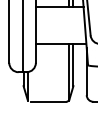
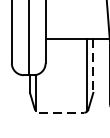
line: (73, 65) -> (93, 66), solid -> dashed
line: (48, 101) -> (61, 112), solid -> dashed

